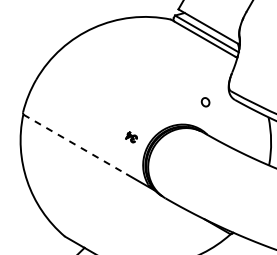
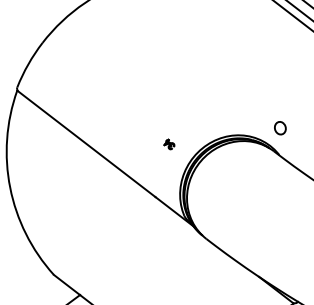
part: (205, 102) -> (280, 128), moved
part: (131, 137) -> (169, 144), size x0.62
line: (75, 144) -> (86, 143), dashed -> solid

